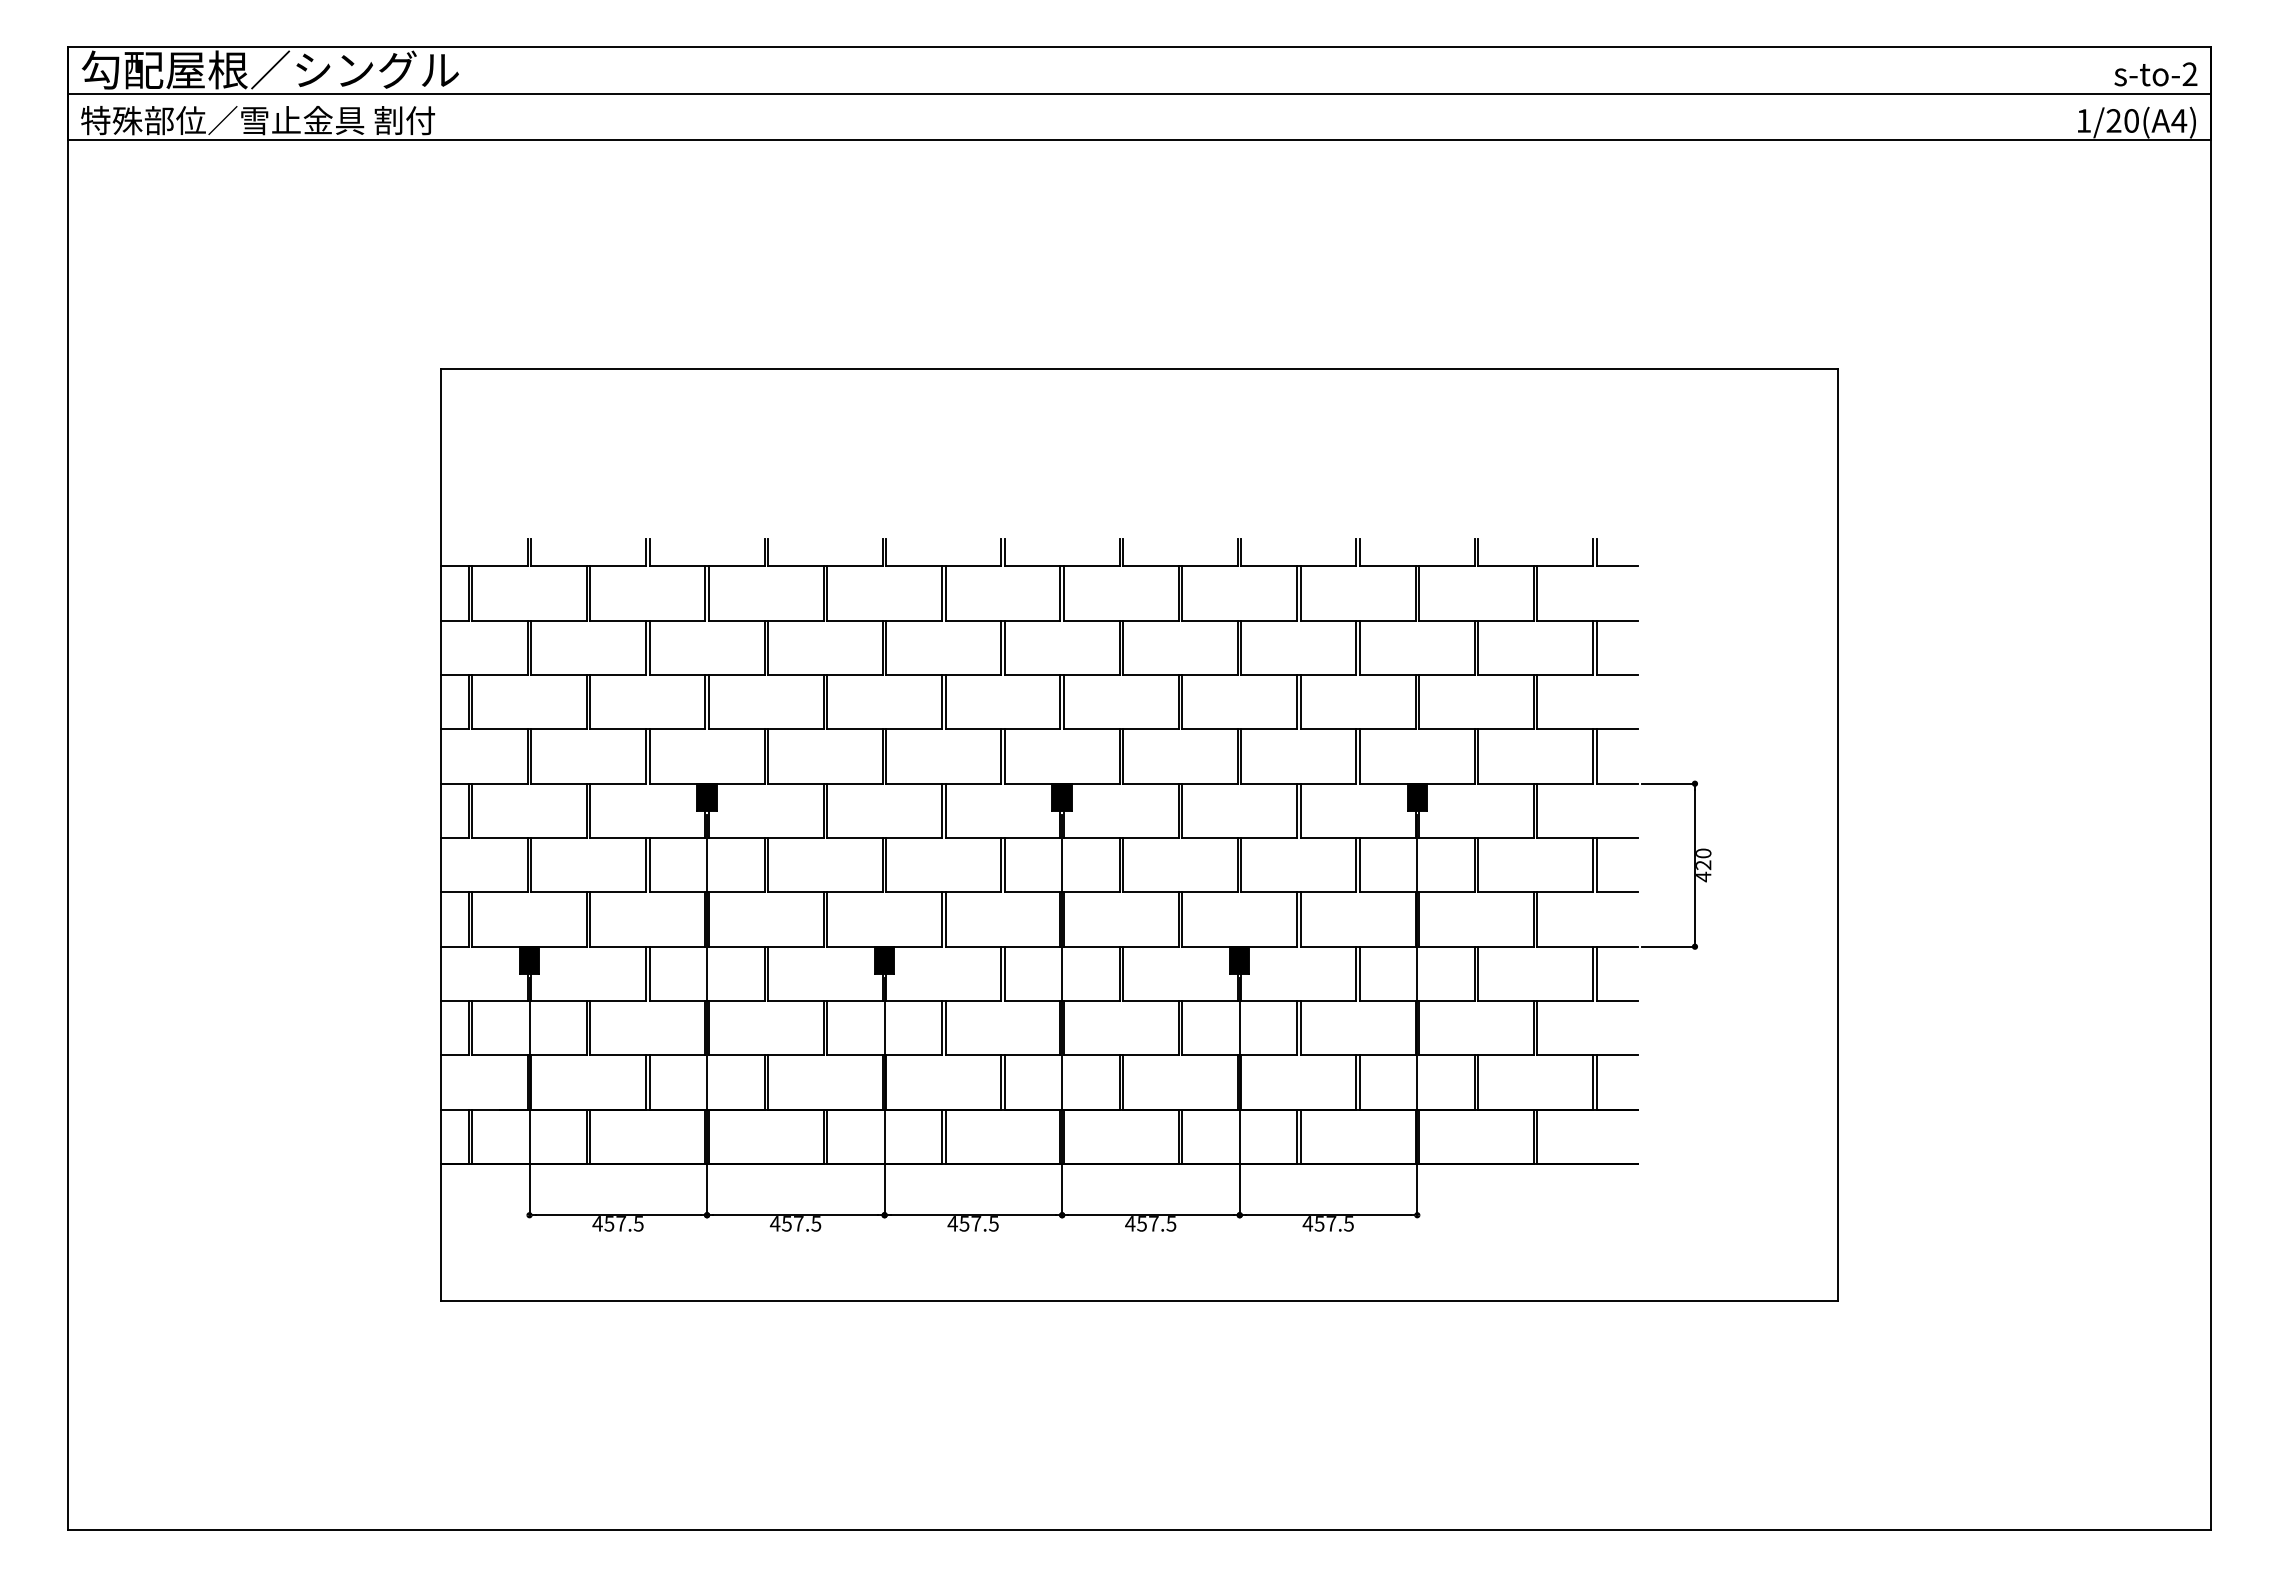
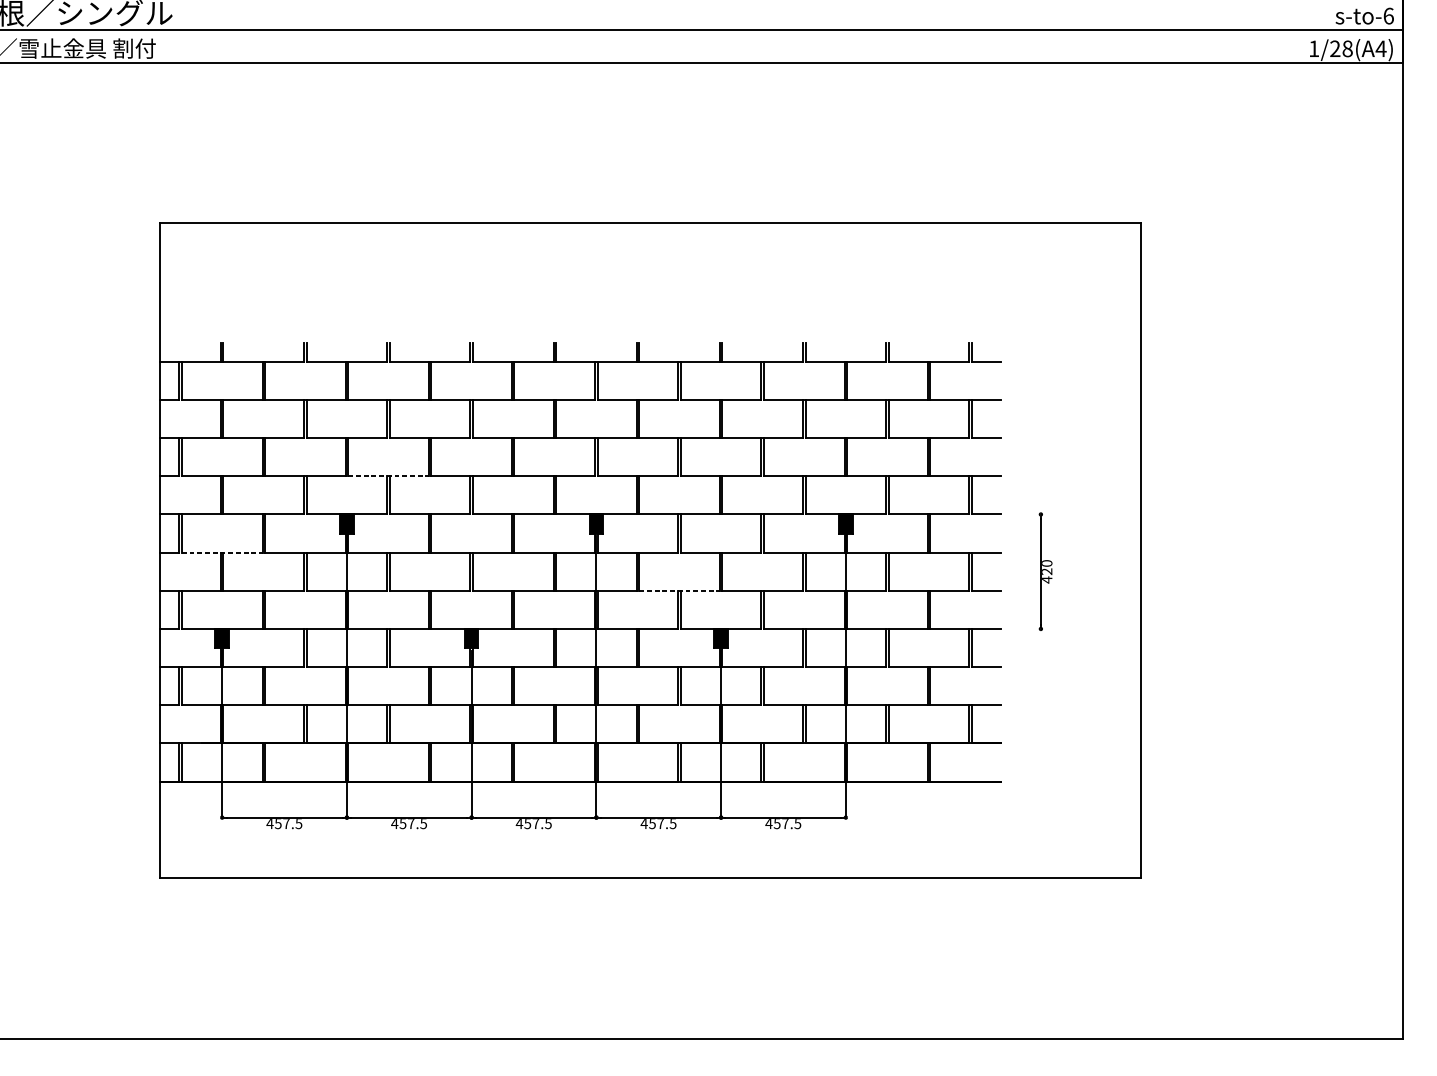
text: (2189, 74) -> (1388, 16), s-to-2 -> s-to-6
text: (2131, 120) -> (1347, 48), 1/20(A4) -> 1/28(A4)
line: (766, 729) -> (388, 476), solid -> dashed
line: (1667, 783) -> (1021, 514), removed
line: (530, 838) -> (222, 552), solid -> dashed
line: (1181, 892) -> (680, 590), solid -> dashed
line: (1667, 946) -> (1021, 628), removed

